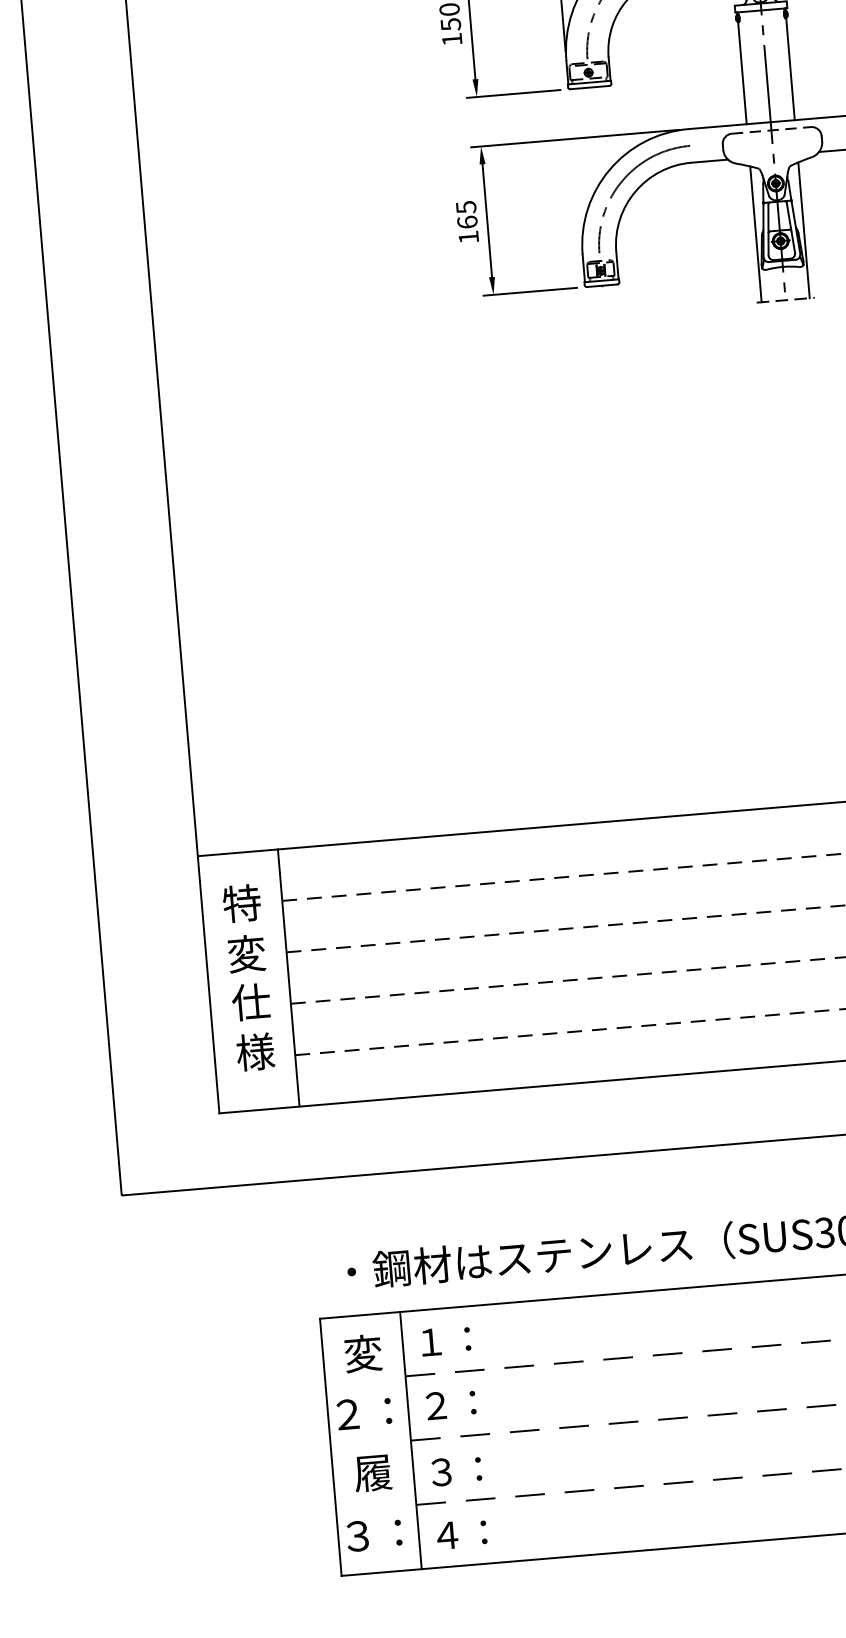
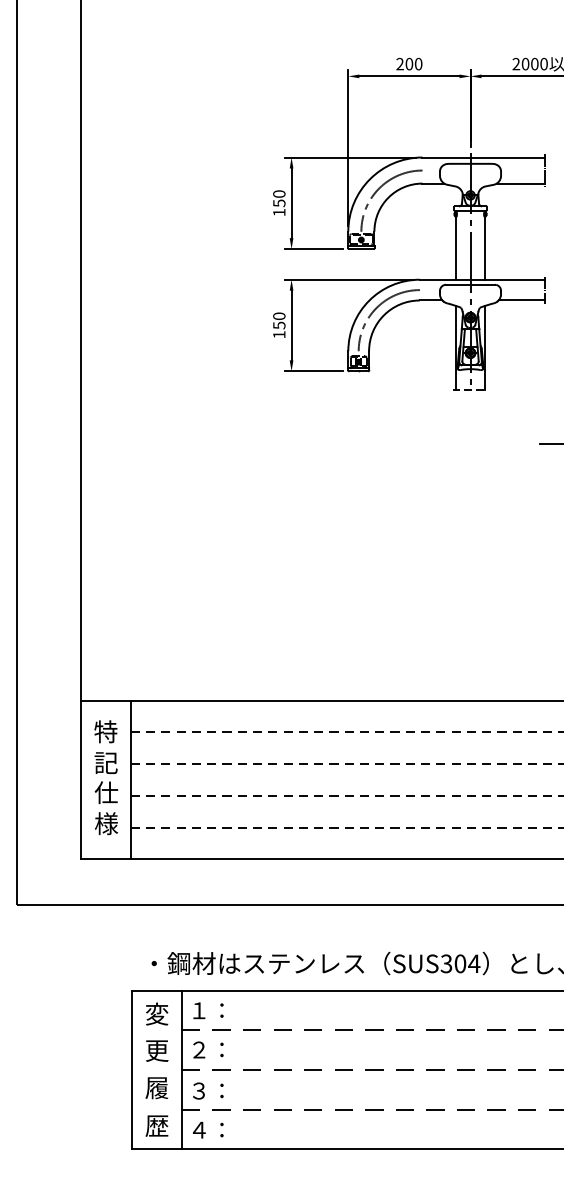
line: (772, 129) -> (471, 284), dashed -> solid
text: (467, 214) -> (279, 320), 165 -> 150
text: (245, 953) -> (105, 762), 変 -> 記
text: (363, 1412) -> (154, 1050), ２： -> 更
text: (374, 1534) -> (154, 1125), ３： -> 歴

